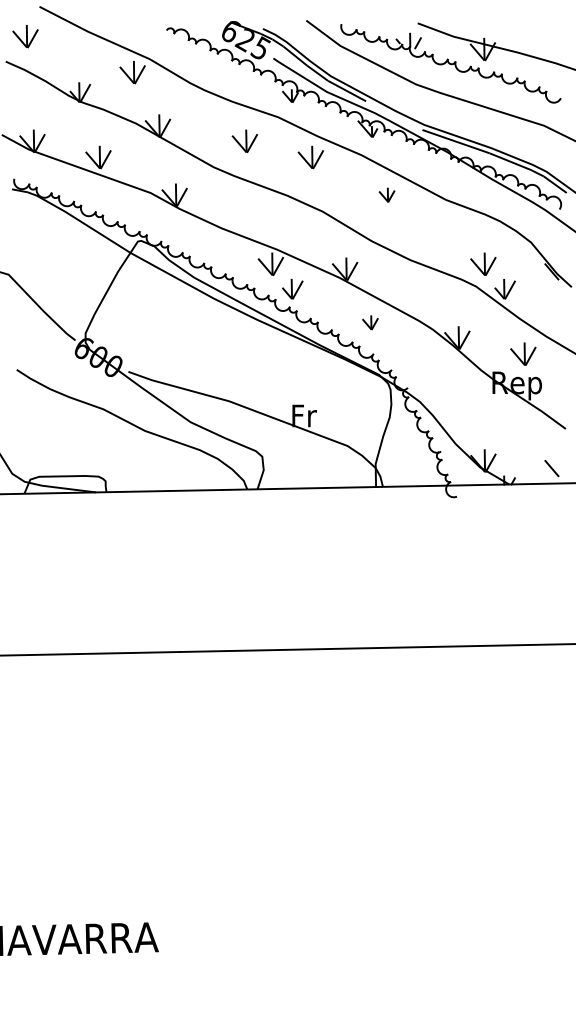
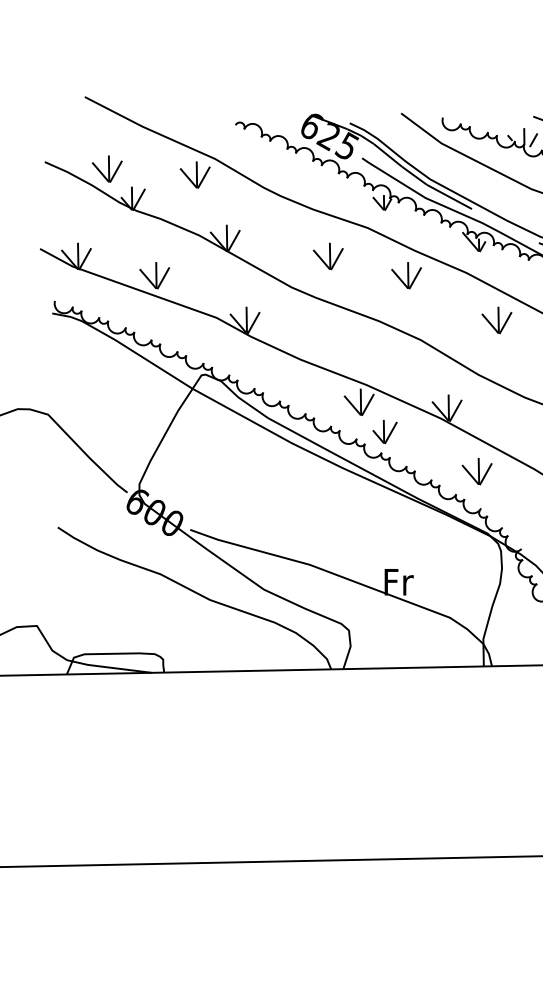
part: (25, 36) -> (107, 169), moved
part: (386, 194) -> (496, 319), size x1.67
part: (370, 322) -> (477, 471), size x1.67

